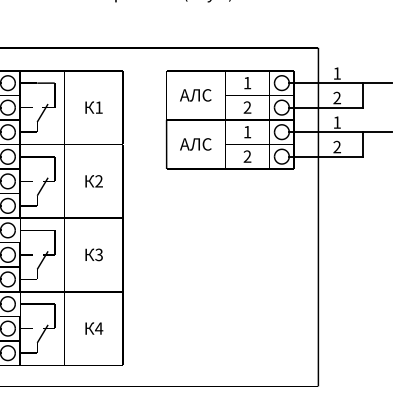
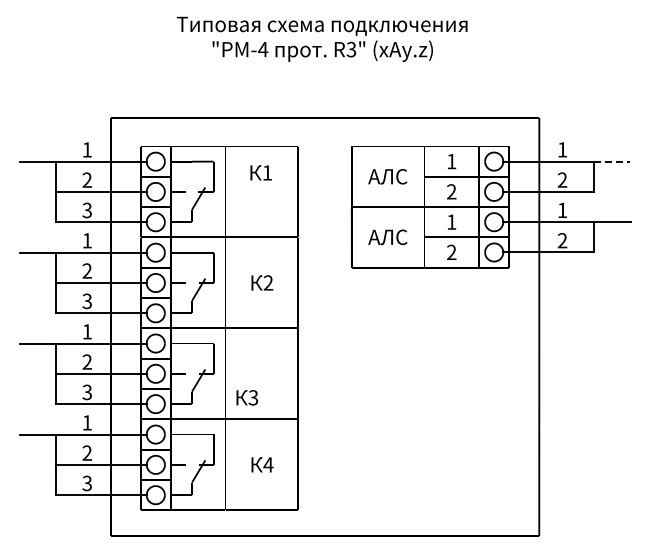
line: (377, 83) -> (612, 161), solid -> dashed
text: (93, 107) -> (260, 172), moved
text: (94, 254) -> (247, 397), moved

